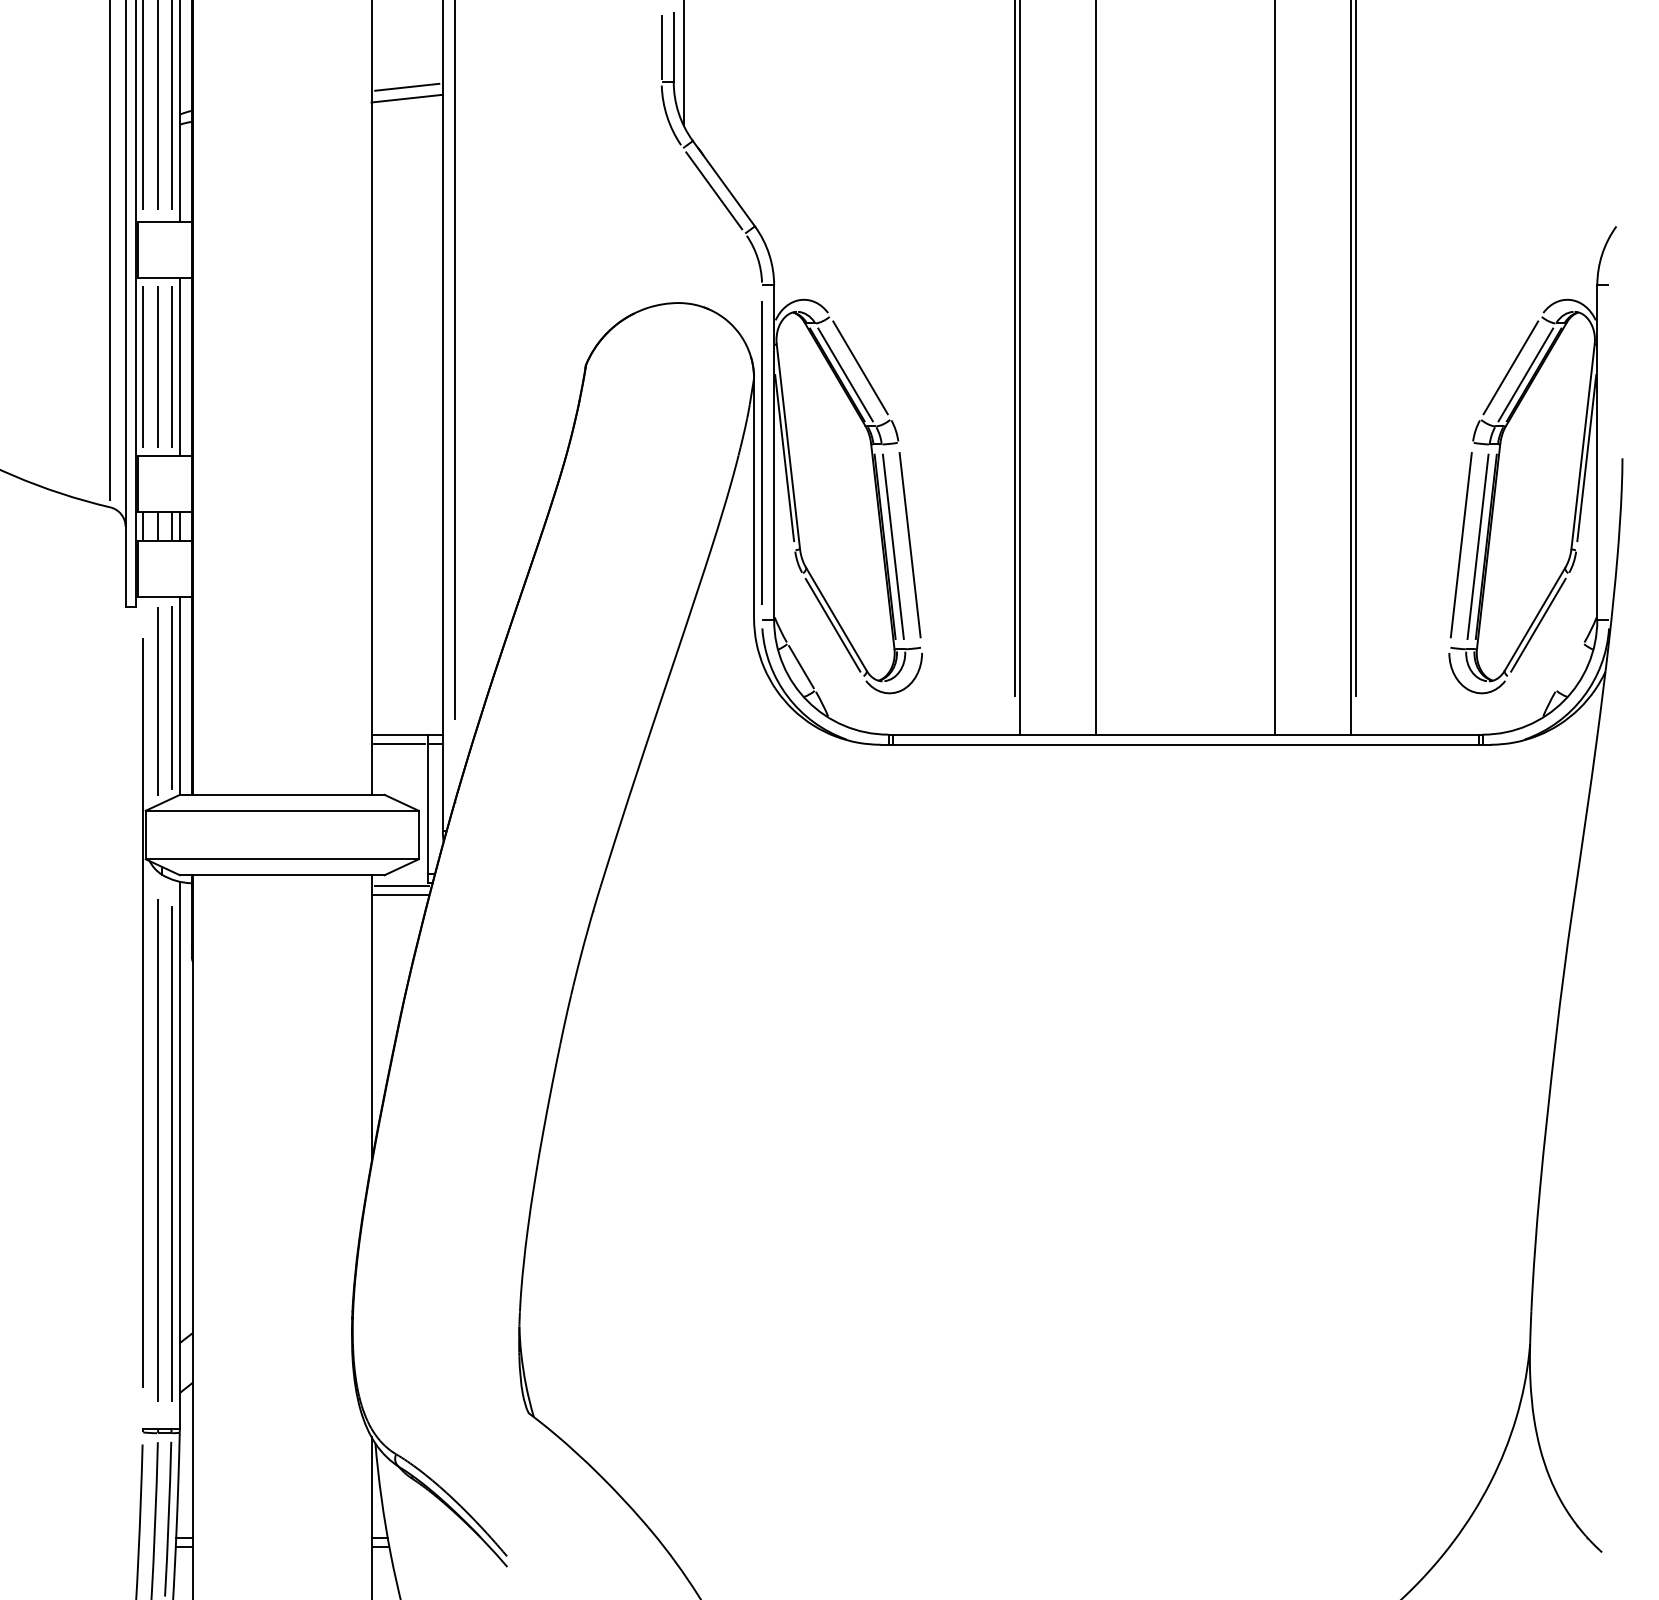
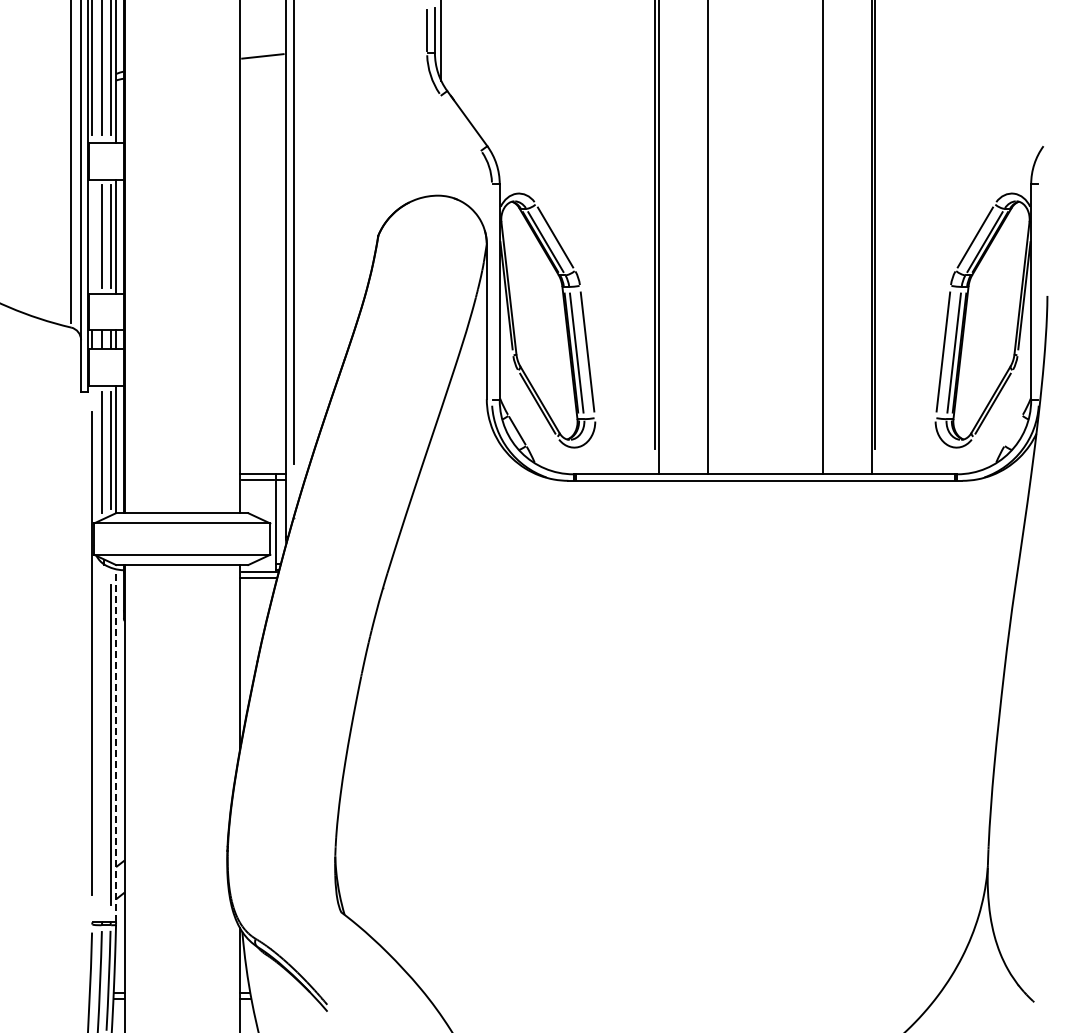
line: (406, 98) -> (262, 63), removed
line: (714, 191) -> (461, 123), removed
line: (143, 366) -> (92, 236), removed
line: (761, 453) -> (491, 292), removed
line: (157, 1150) -> (101, 742), removed
line: (180, 1154) -> (116, 745), solid -> dashed

